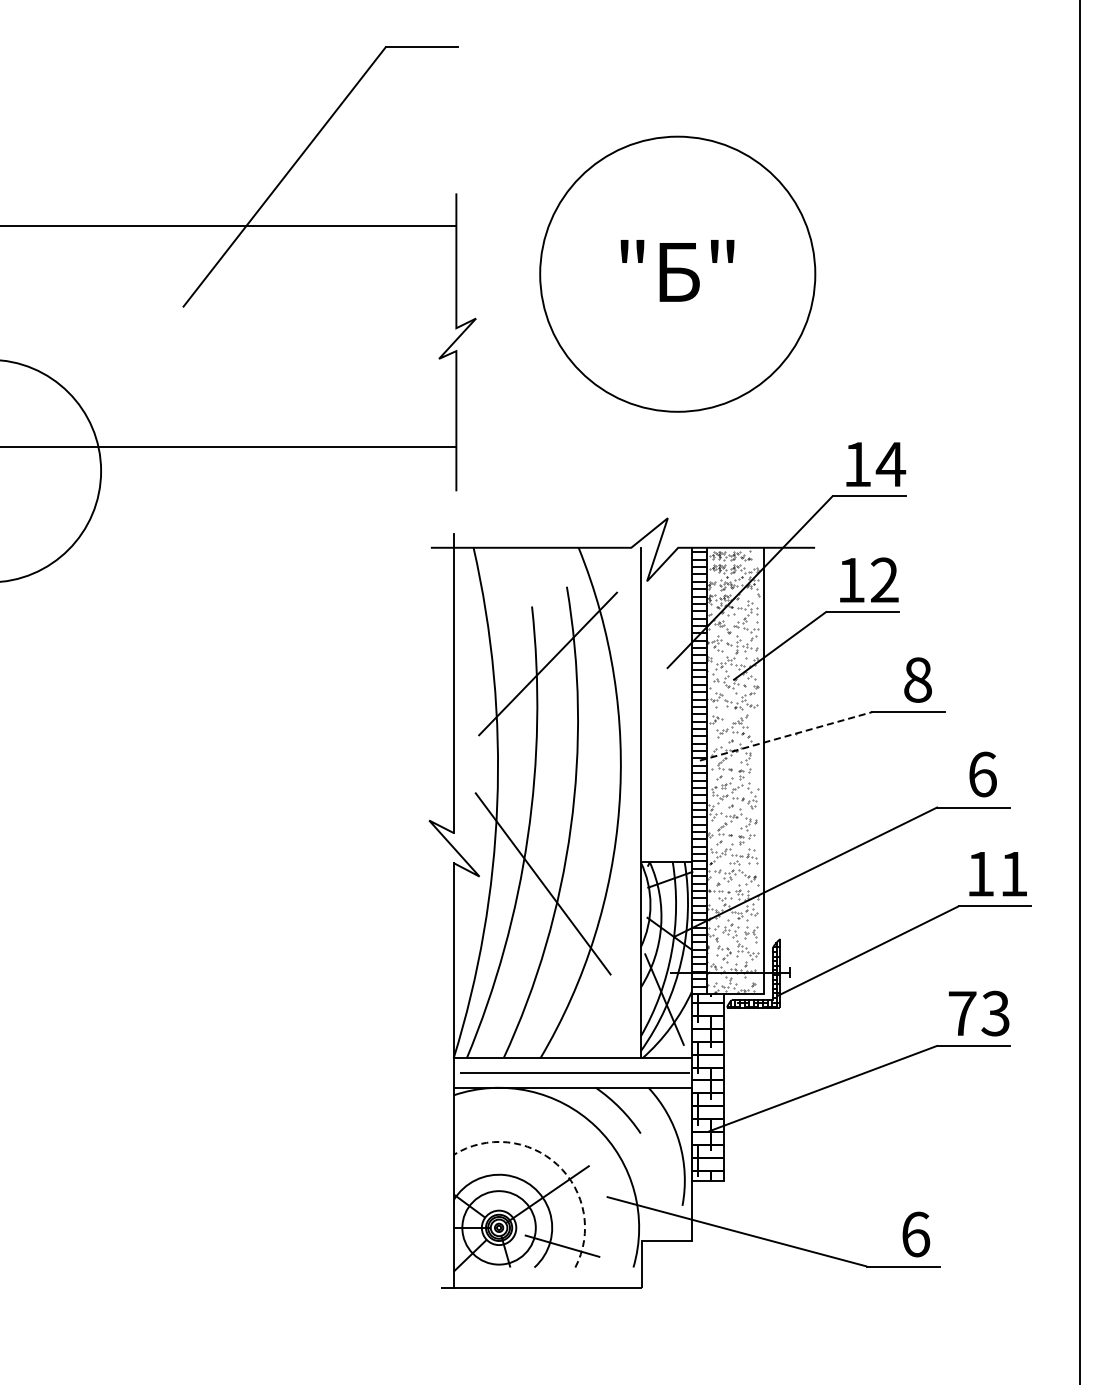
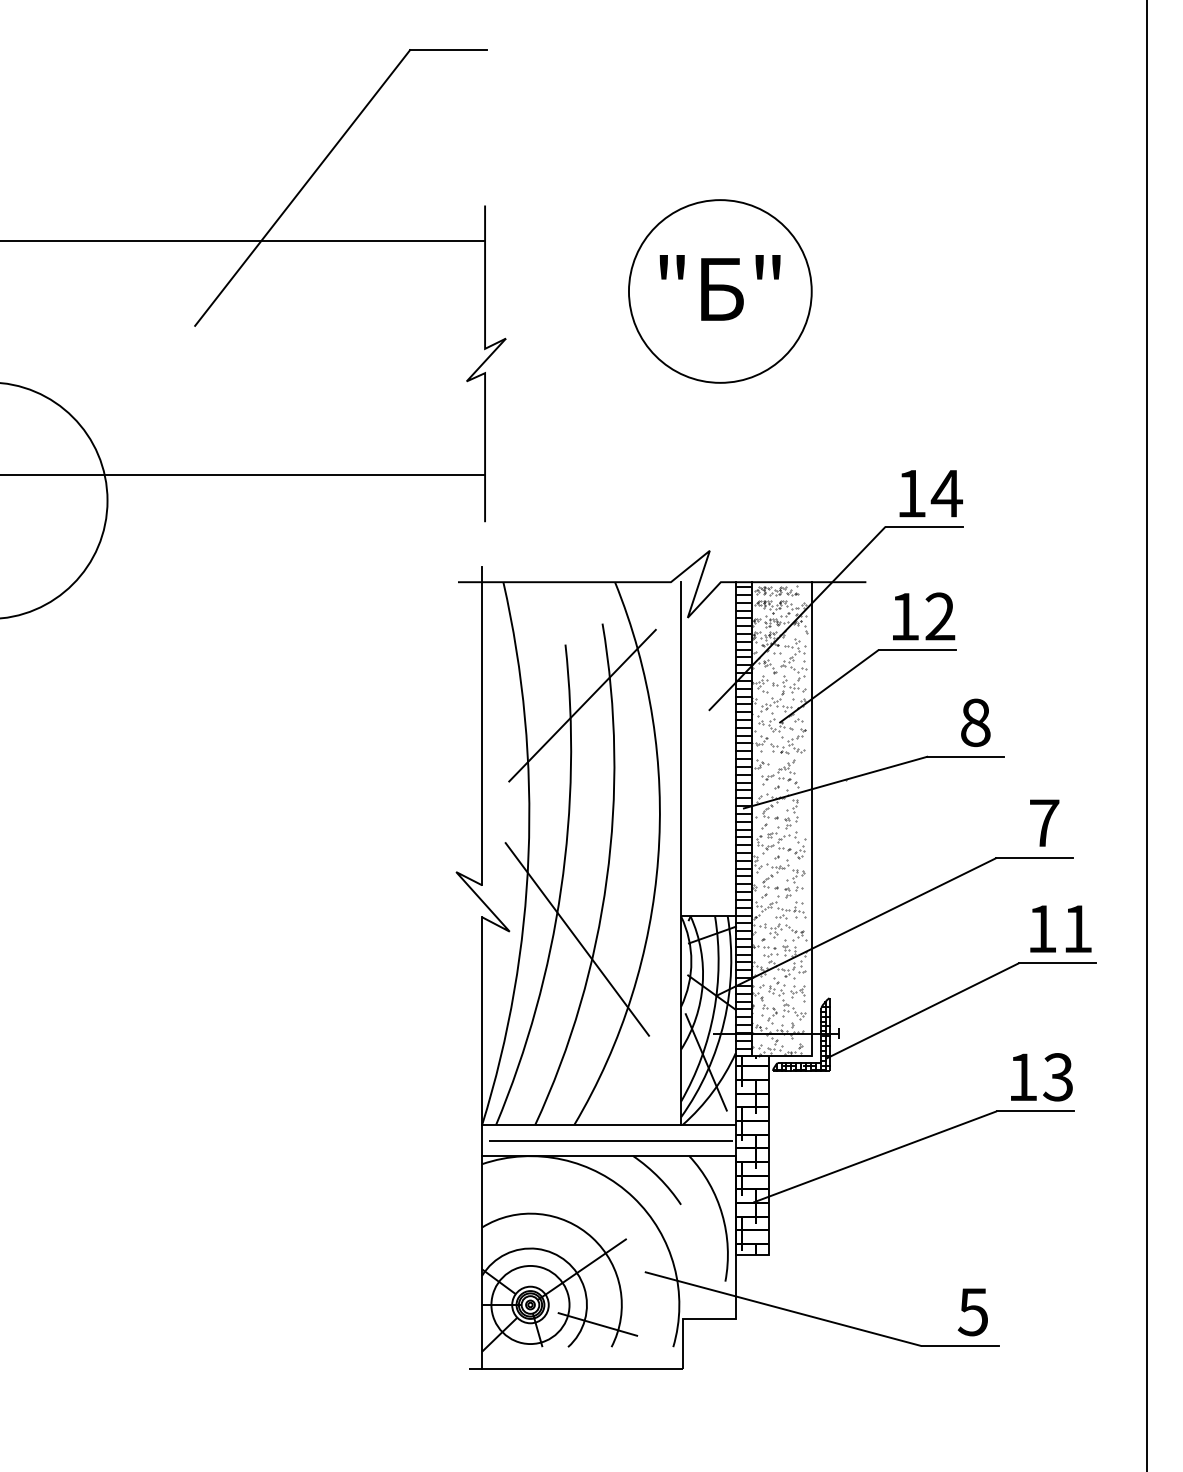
circle: (677, 274) -> (720, 291), size x0.62
line: (786, 736) -> (835, 782), dashed -> solid
text: (982, 774) -> (1044, 823), 6 -> 7
text: (962, 1013) -> (1022, 1077), 73 -> 13
arc: (557, 1164) -> (592, 1237), dashed -> solid
text: (915, 1234) -> (973, 1312), 6 -> 5

